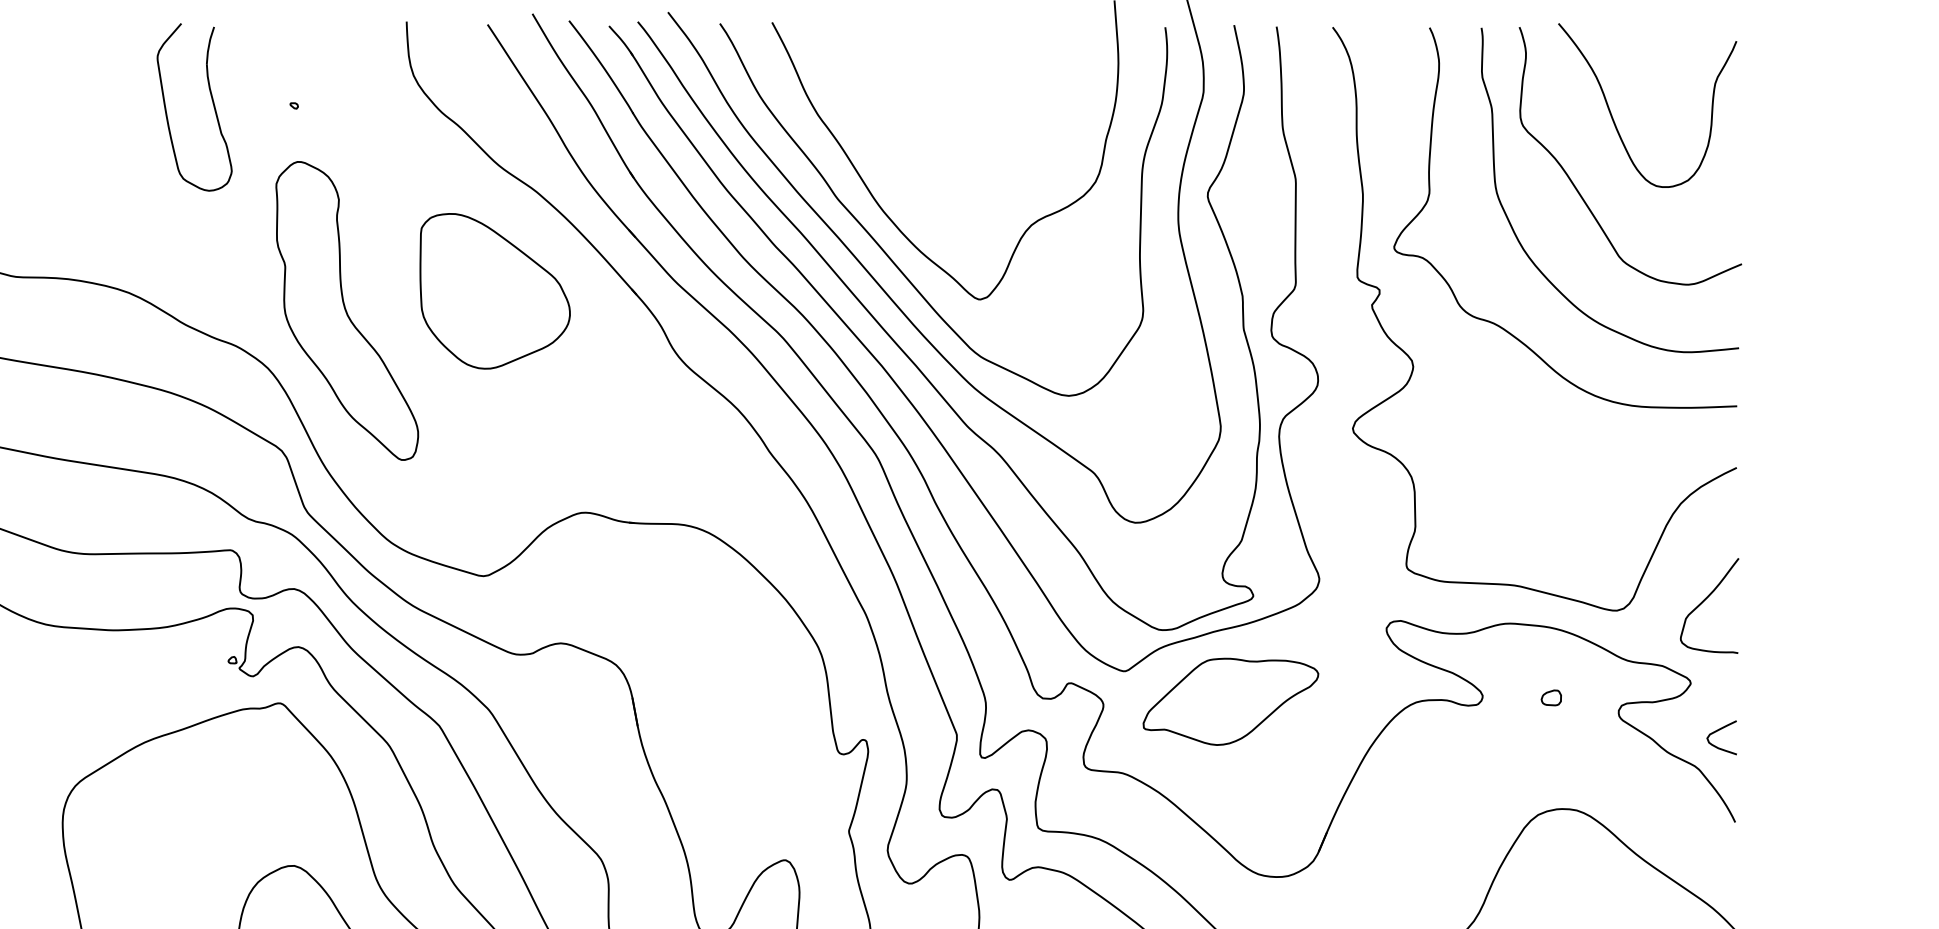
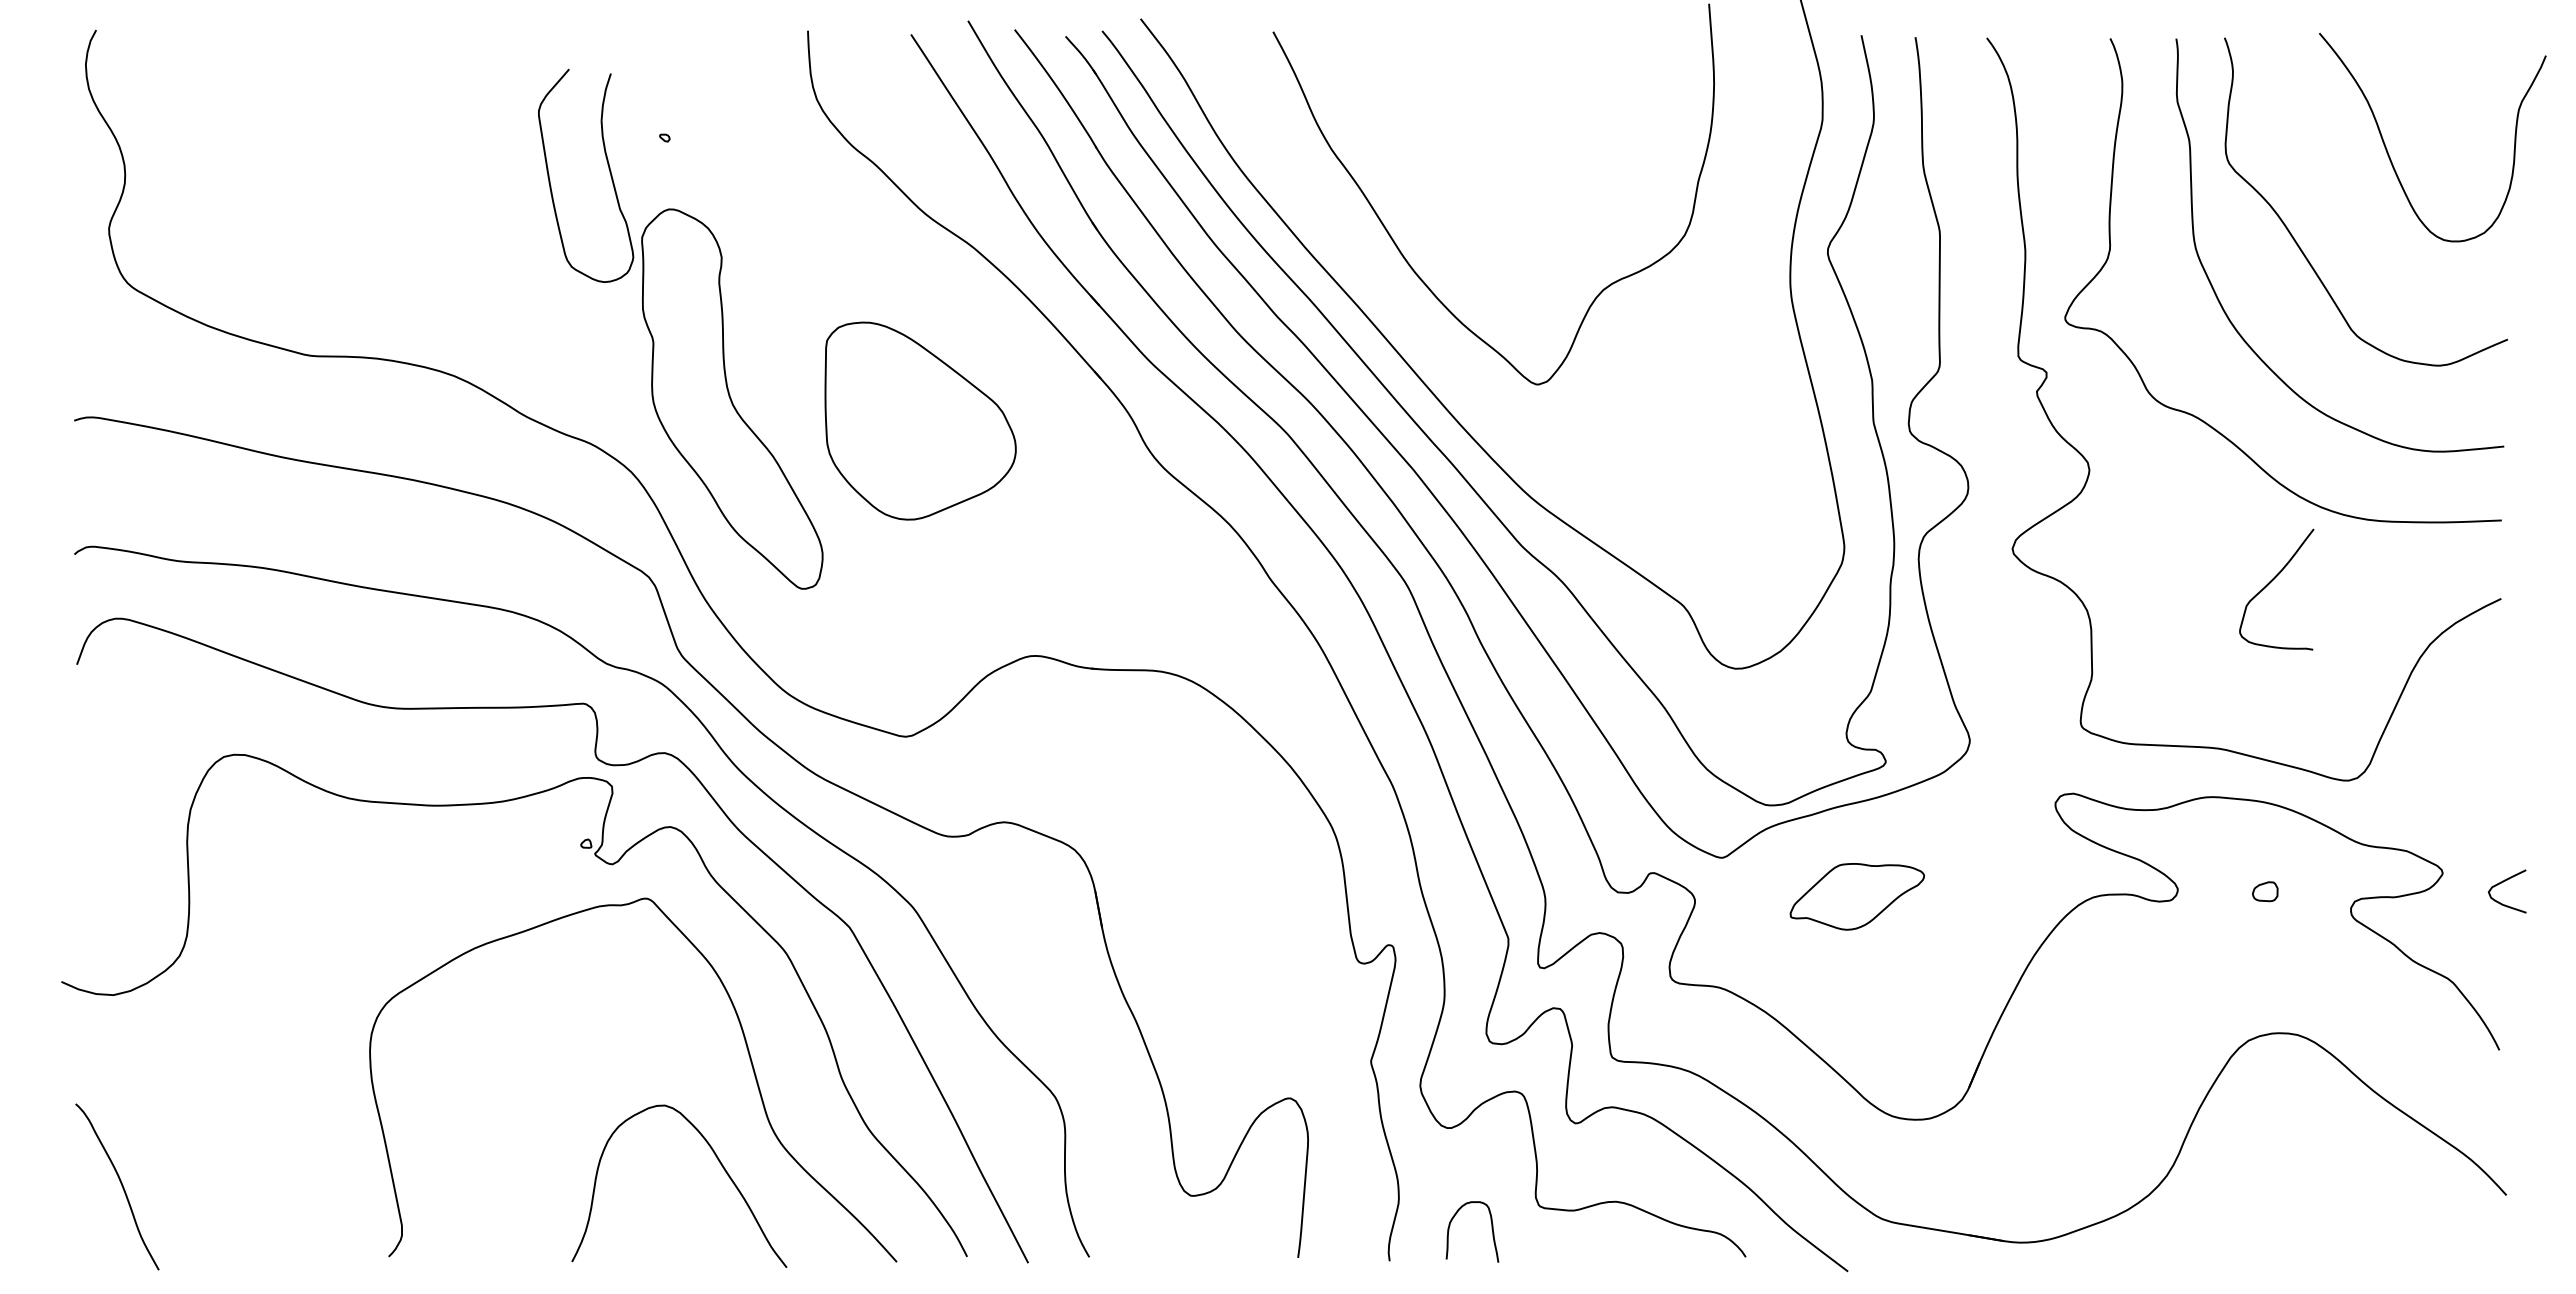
part: (212, 101) -> (608, 168), moved
curve: (1613, 118) -> (2389, 154), moved
curve: (889, 256) -> (1422, 329), removed
part: (495, 290) -> (920, 420), moved
curve: (1704, 601) -> (2270, 583), moved
part: (1231, 701) -> (1857, 896), size x0.6
curve: (1718, 730) -> (2503, 882), moved

